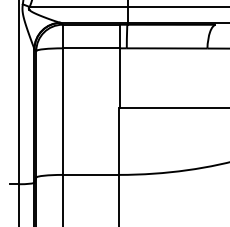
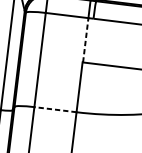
line: (119, 78) -> (85, 40), solid -> dashed
line: (90, 174) -> (55, 109), solid -> dashed

